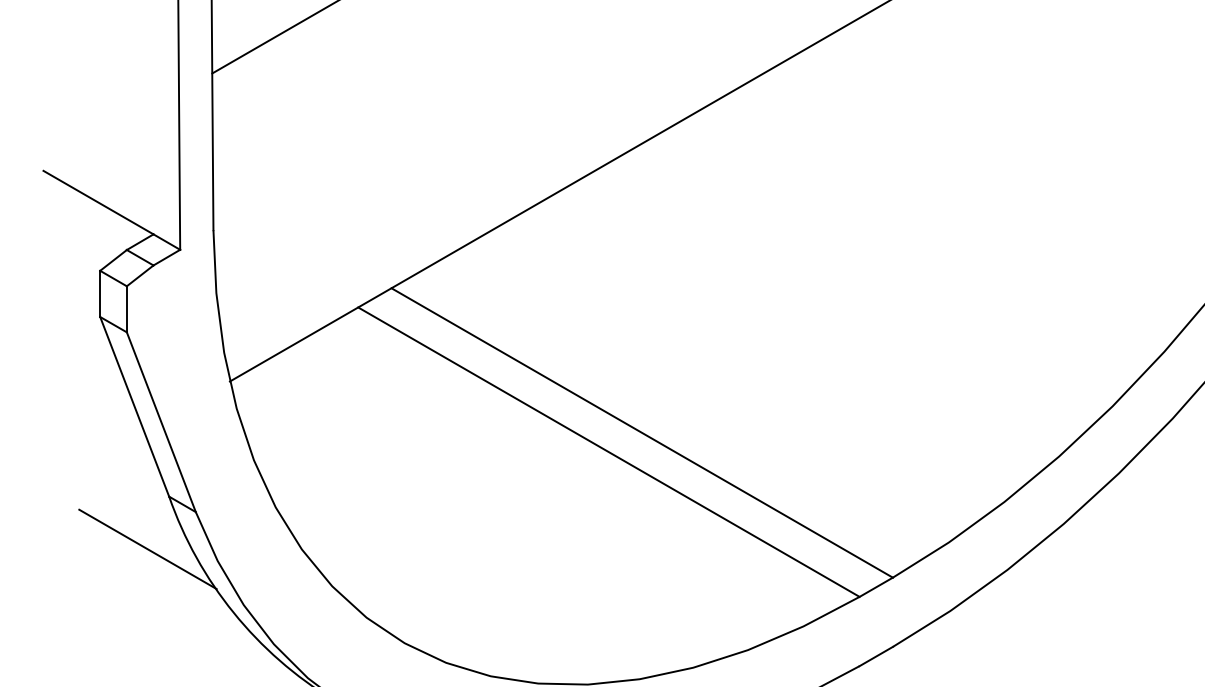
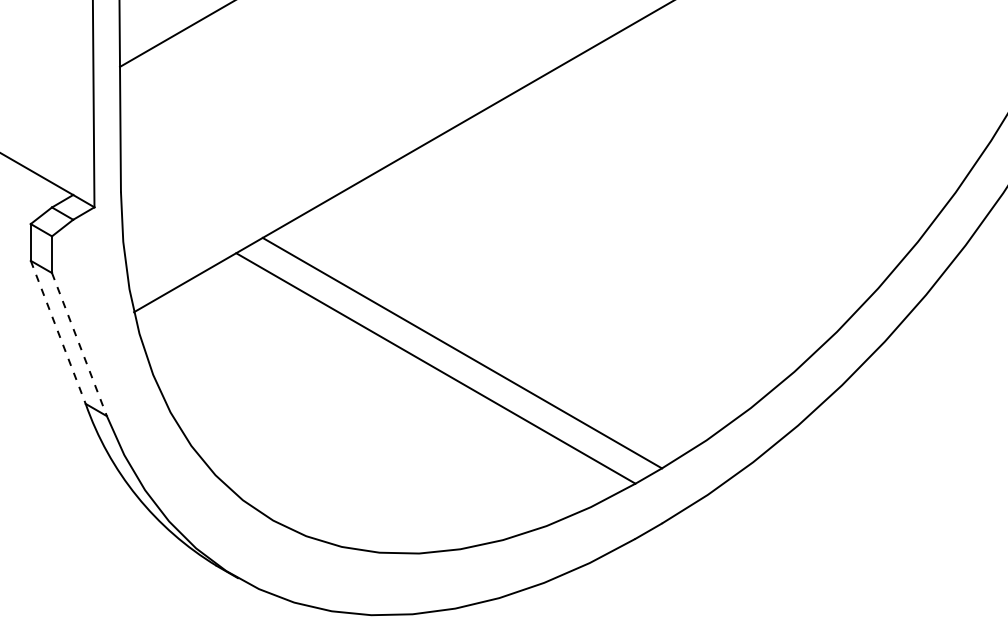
line: (135, 407) -> (58, 332), solid -> dashed
line: (161, 422) -> (79, 344), solid -> dashed
line: (147, 548) -> (68, 445), removed

